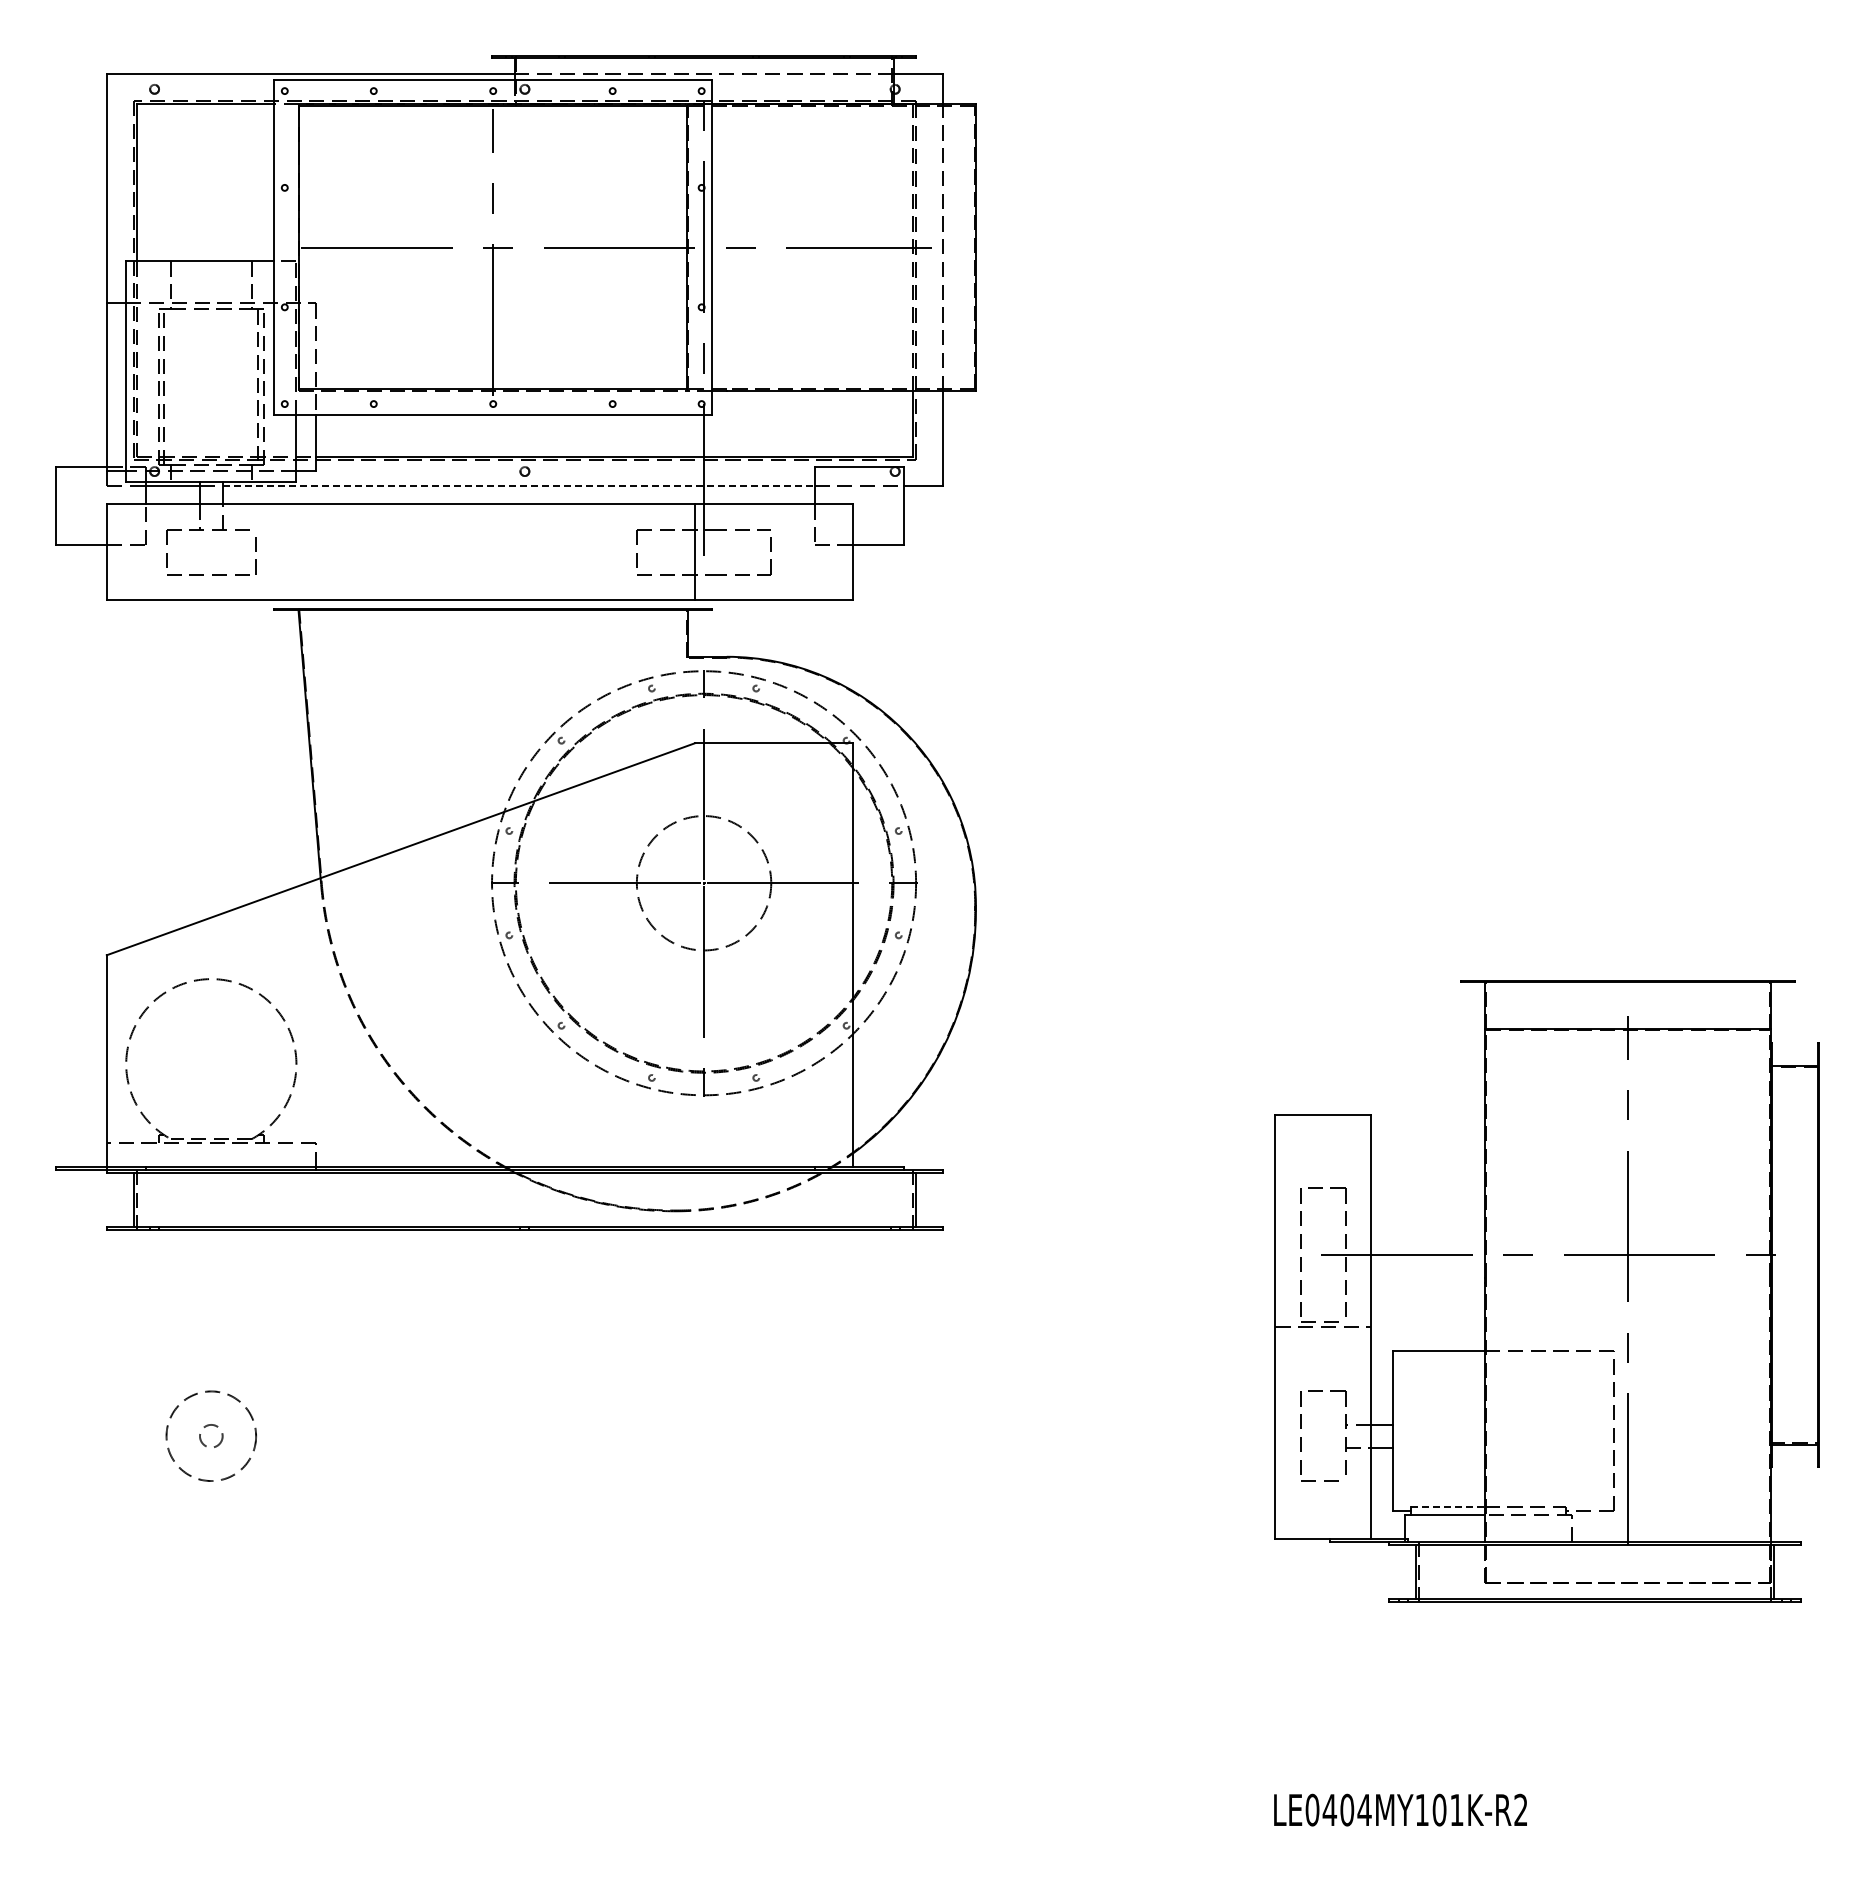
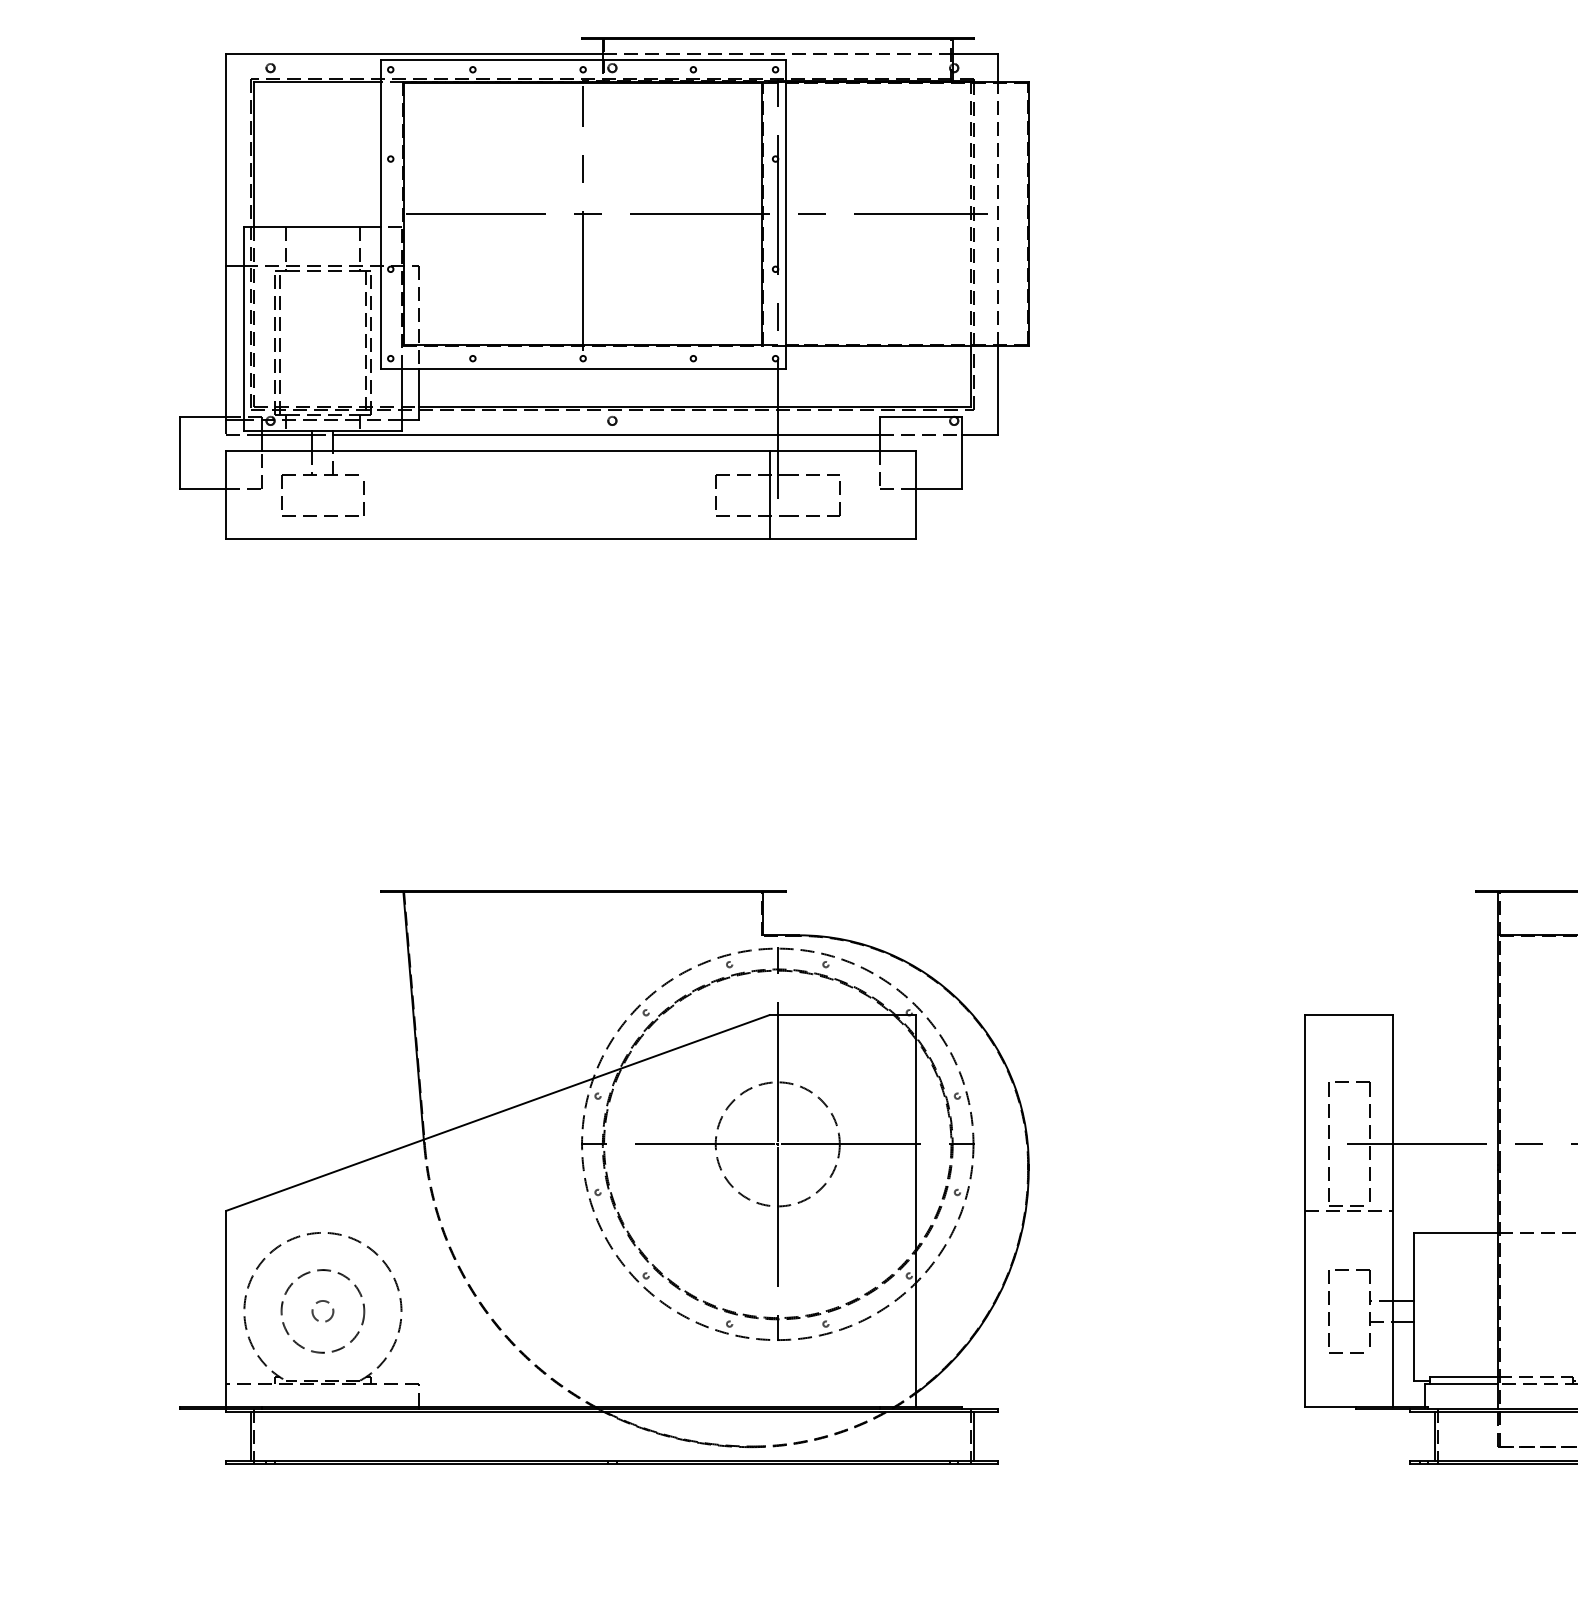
line: (518, 486) -> (606, 434), dashed -> solid
part: (515, 919) -> (603, 1177), moved
line: (1447, 1507) -> (1464, 1377), dashed -> solid

